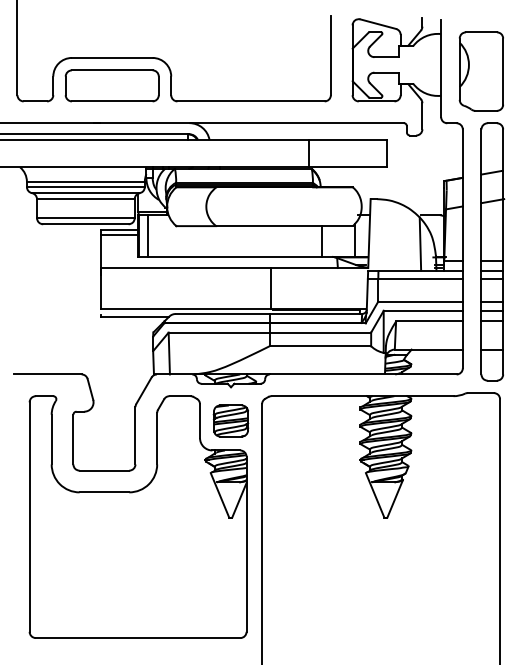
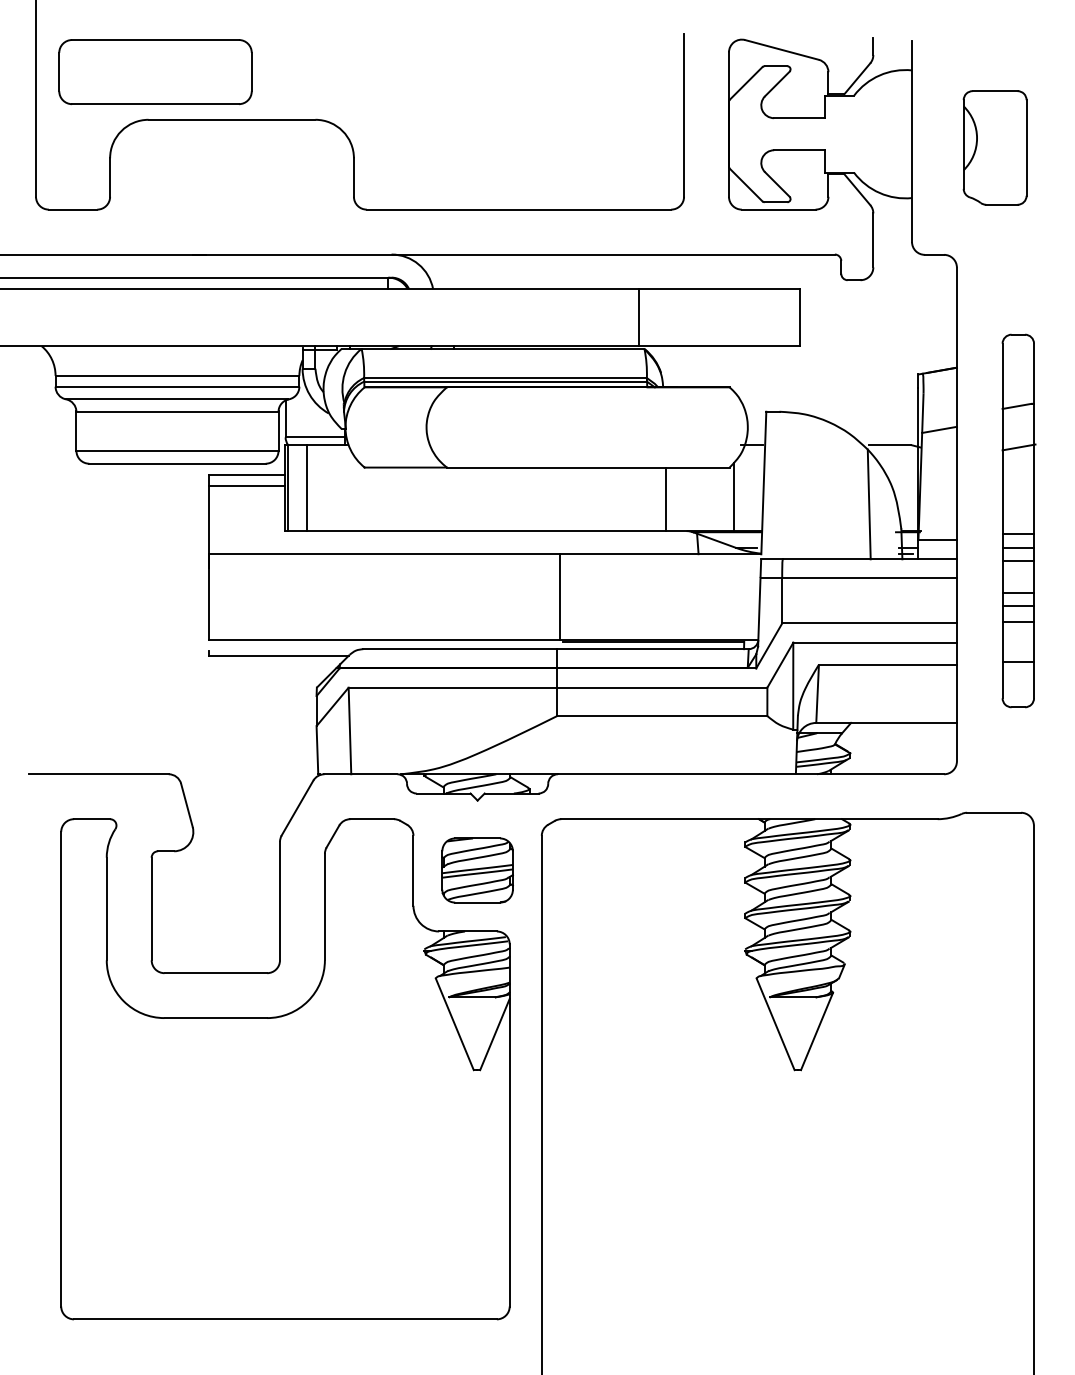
part: (480, 71) -> (993, 147), size x0.7
part: (111, 85) -> (153, 71), moved
part: (492, 251) -> (1018, 520), size x0.7

